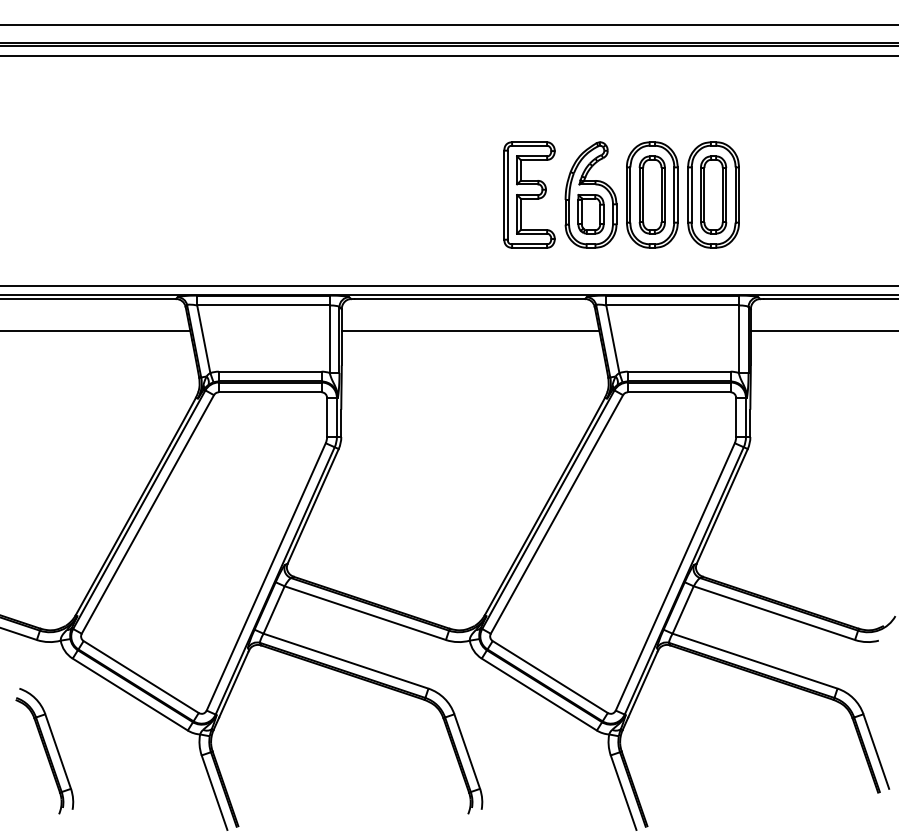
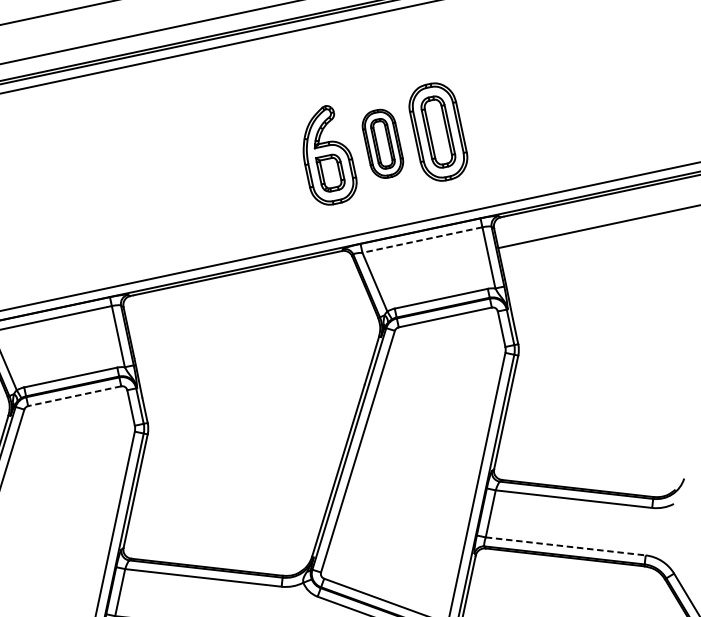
part: (529, 194) -> (271, 167), removed
part: (652, 194) -> (382, 143), size x0.7
line: (672, 305) -> (422, 240), solid -> dashed
line: (470, 331) -> (244, 302), removed
line: (269, 392) -> (74, 396), solid -> dashed
line: (755, 661) -> (566, 546), solid -> dashed

